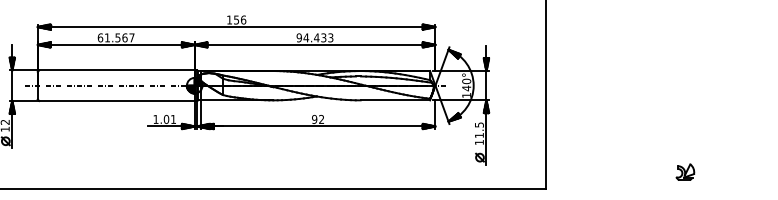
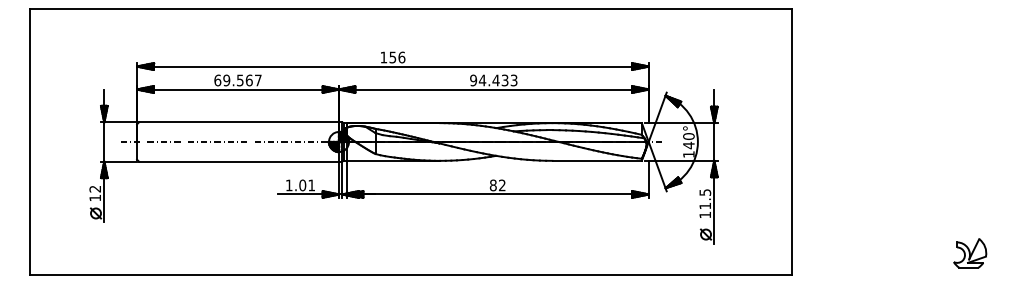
text: (107, 37) -> (226, 80), 61.567 -> 69.567
text: (314, 119) -> (492, 185), 92 -> 82
part: (684, 172) -> (969, 253), size x1.4

